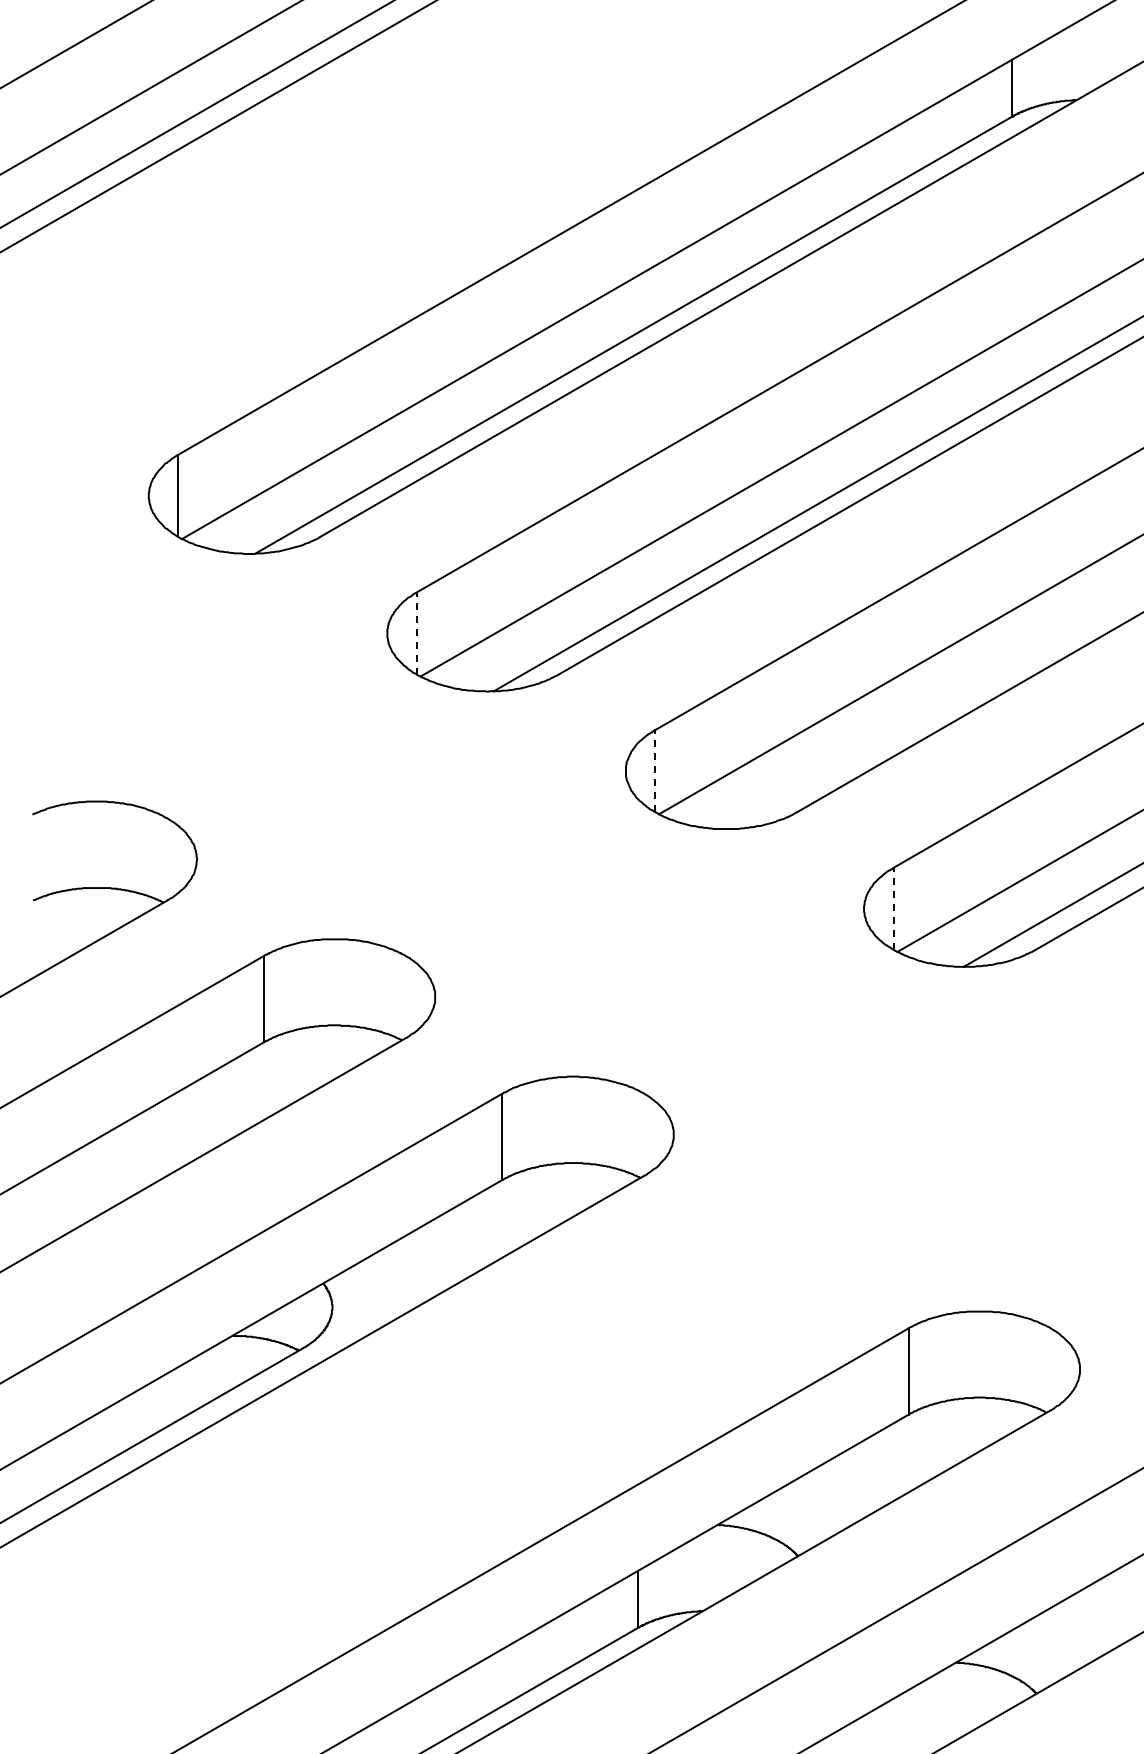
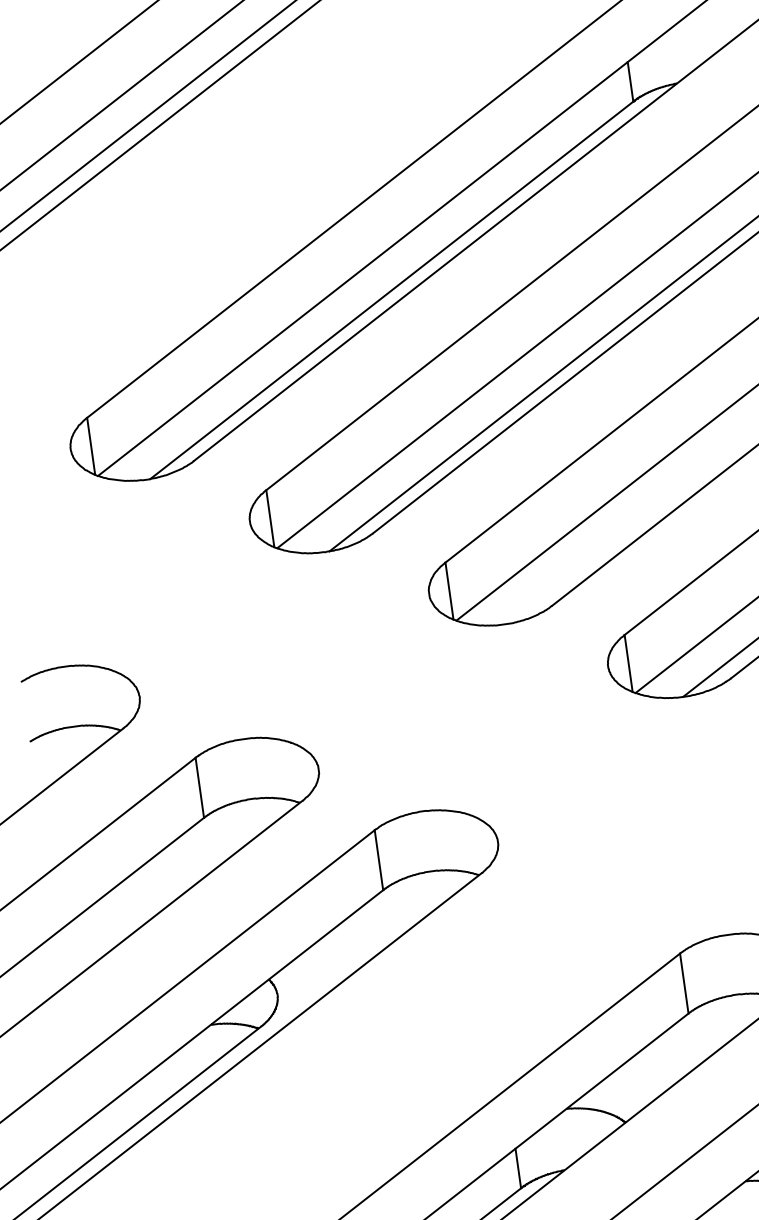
line: (416, 633) -> (270, 518), dashed -> solid
line: (655, 770) -> (449, 590), dashed -> solid
line: (893, 908) -> (628, 663), dashed -> solid

